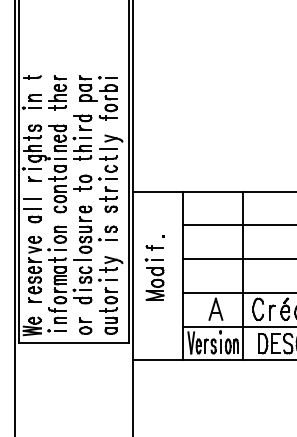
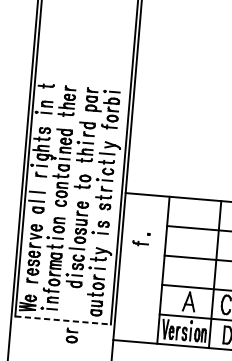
part: (154, 279) -> (137, 271), removed
part: (85, 325) -> (72, 335), moved
line: (73, 342) -> (62, 320), solid -> dashed

